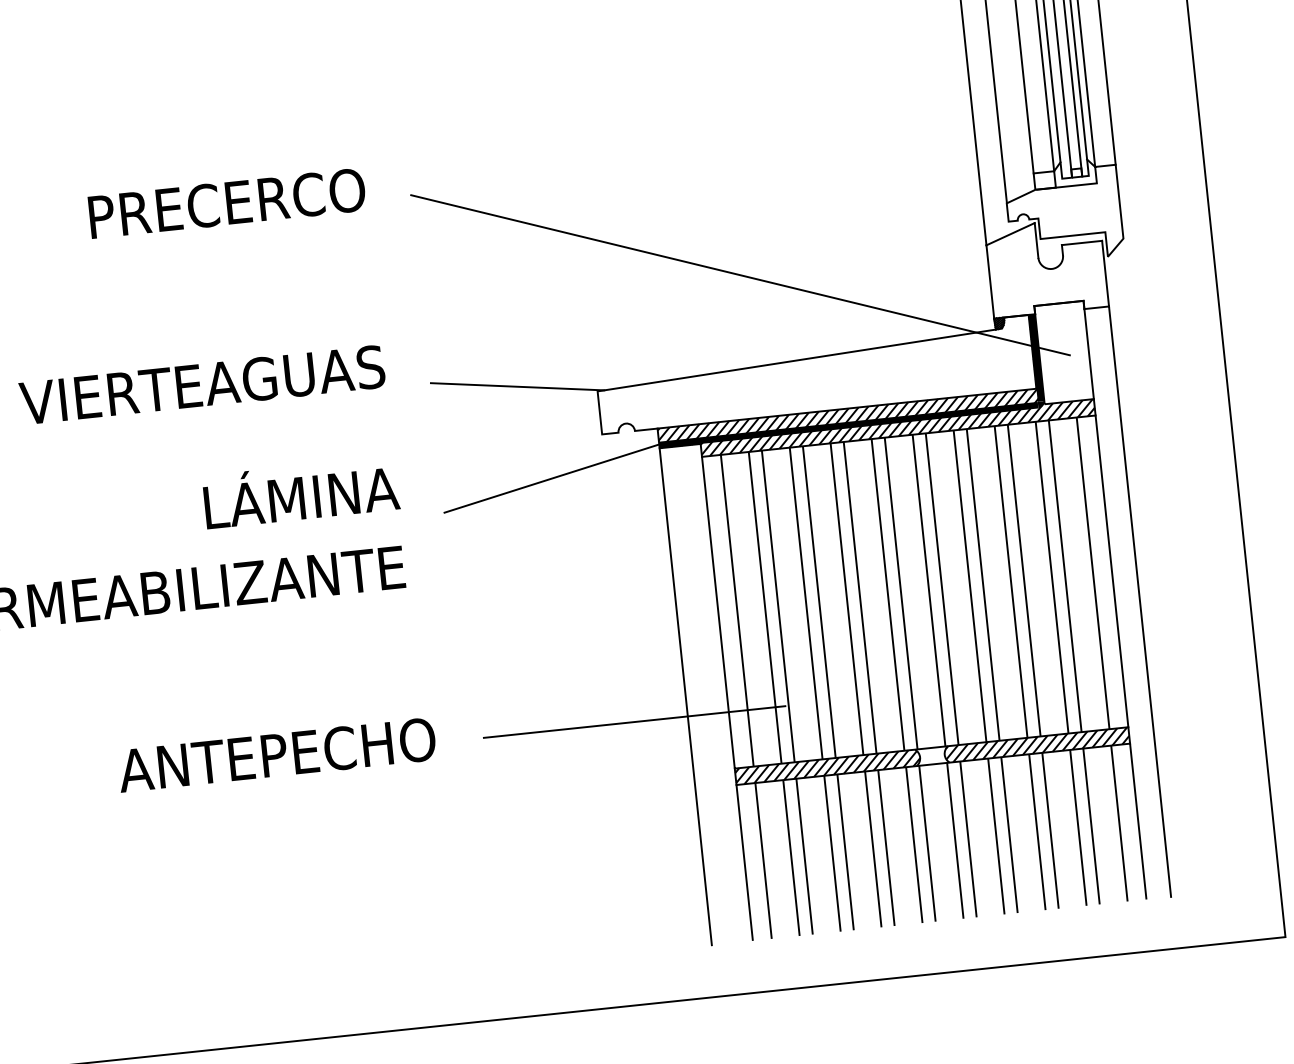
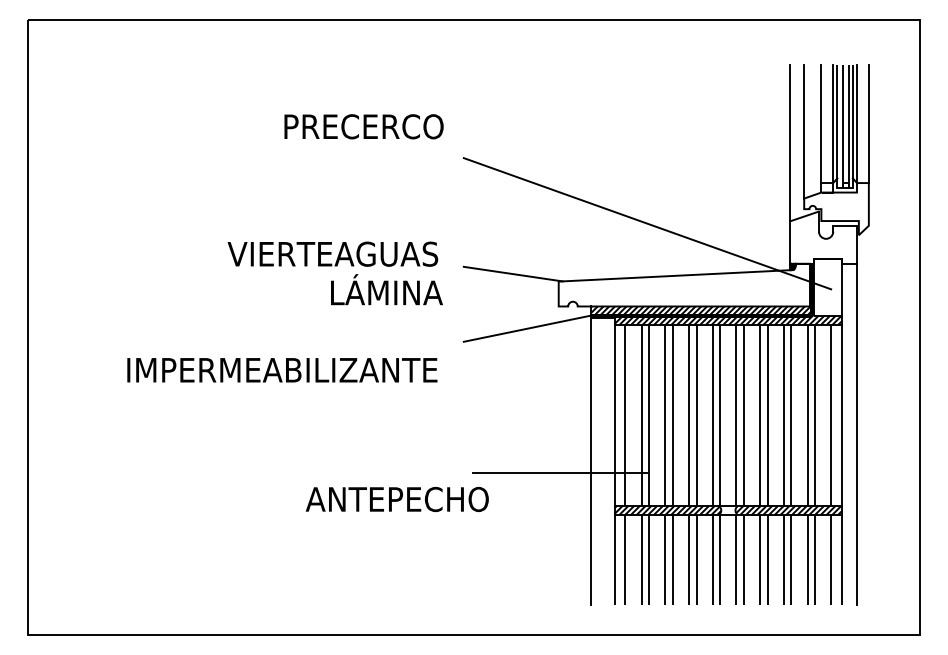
text: (226, 203) -> (363, 126), moved
text: (300, 492) -> (386, 289), moved
text: (275, 755) -> (396, 499), moved

